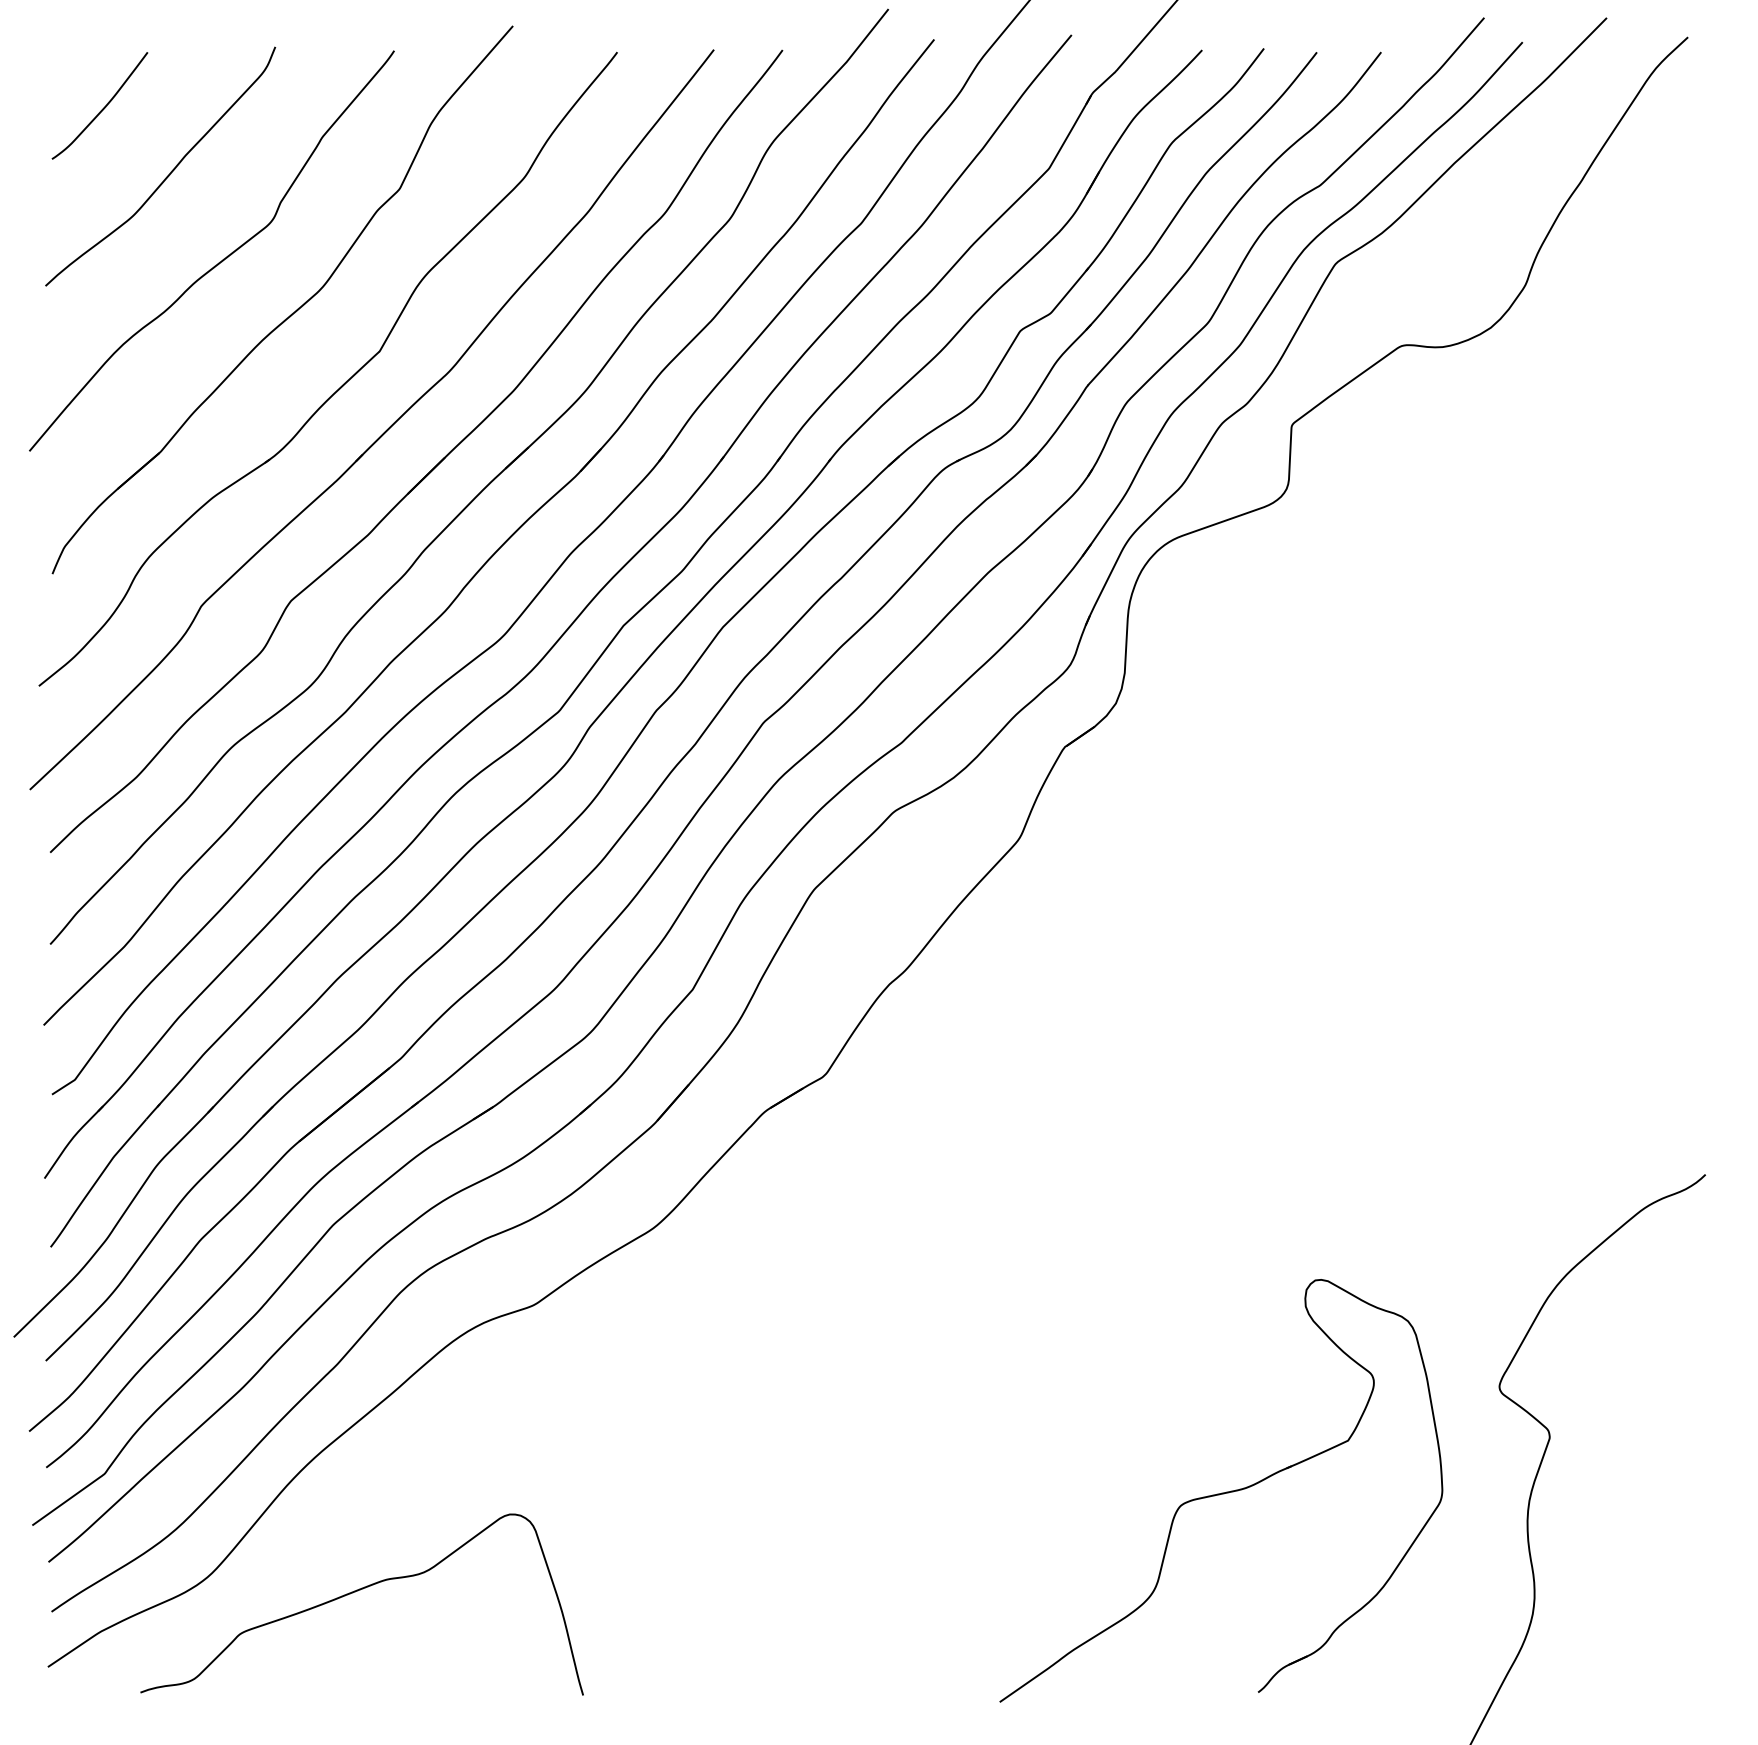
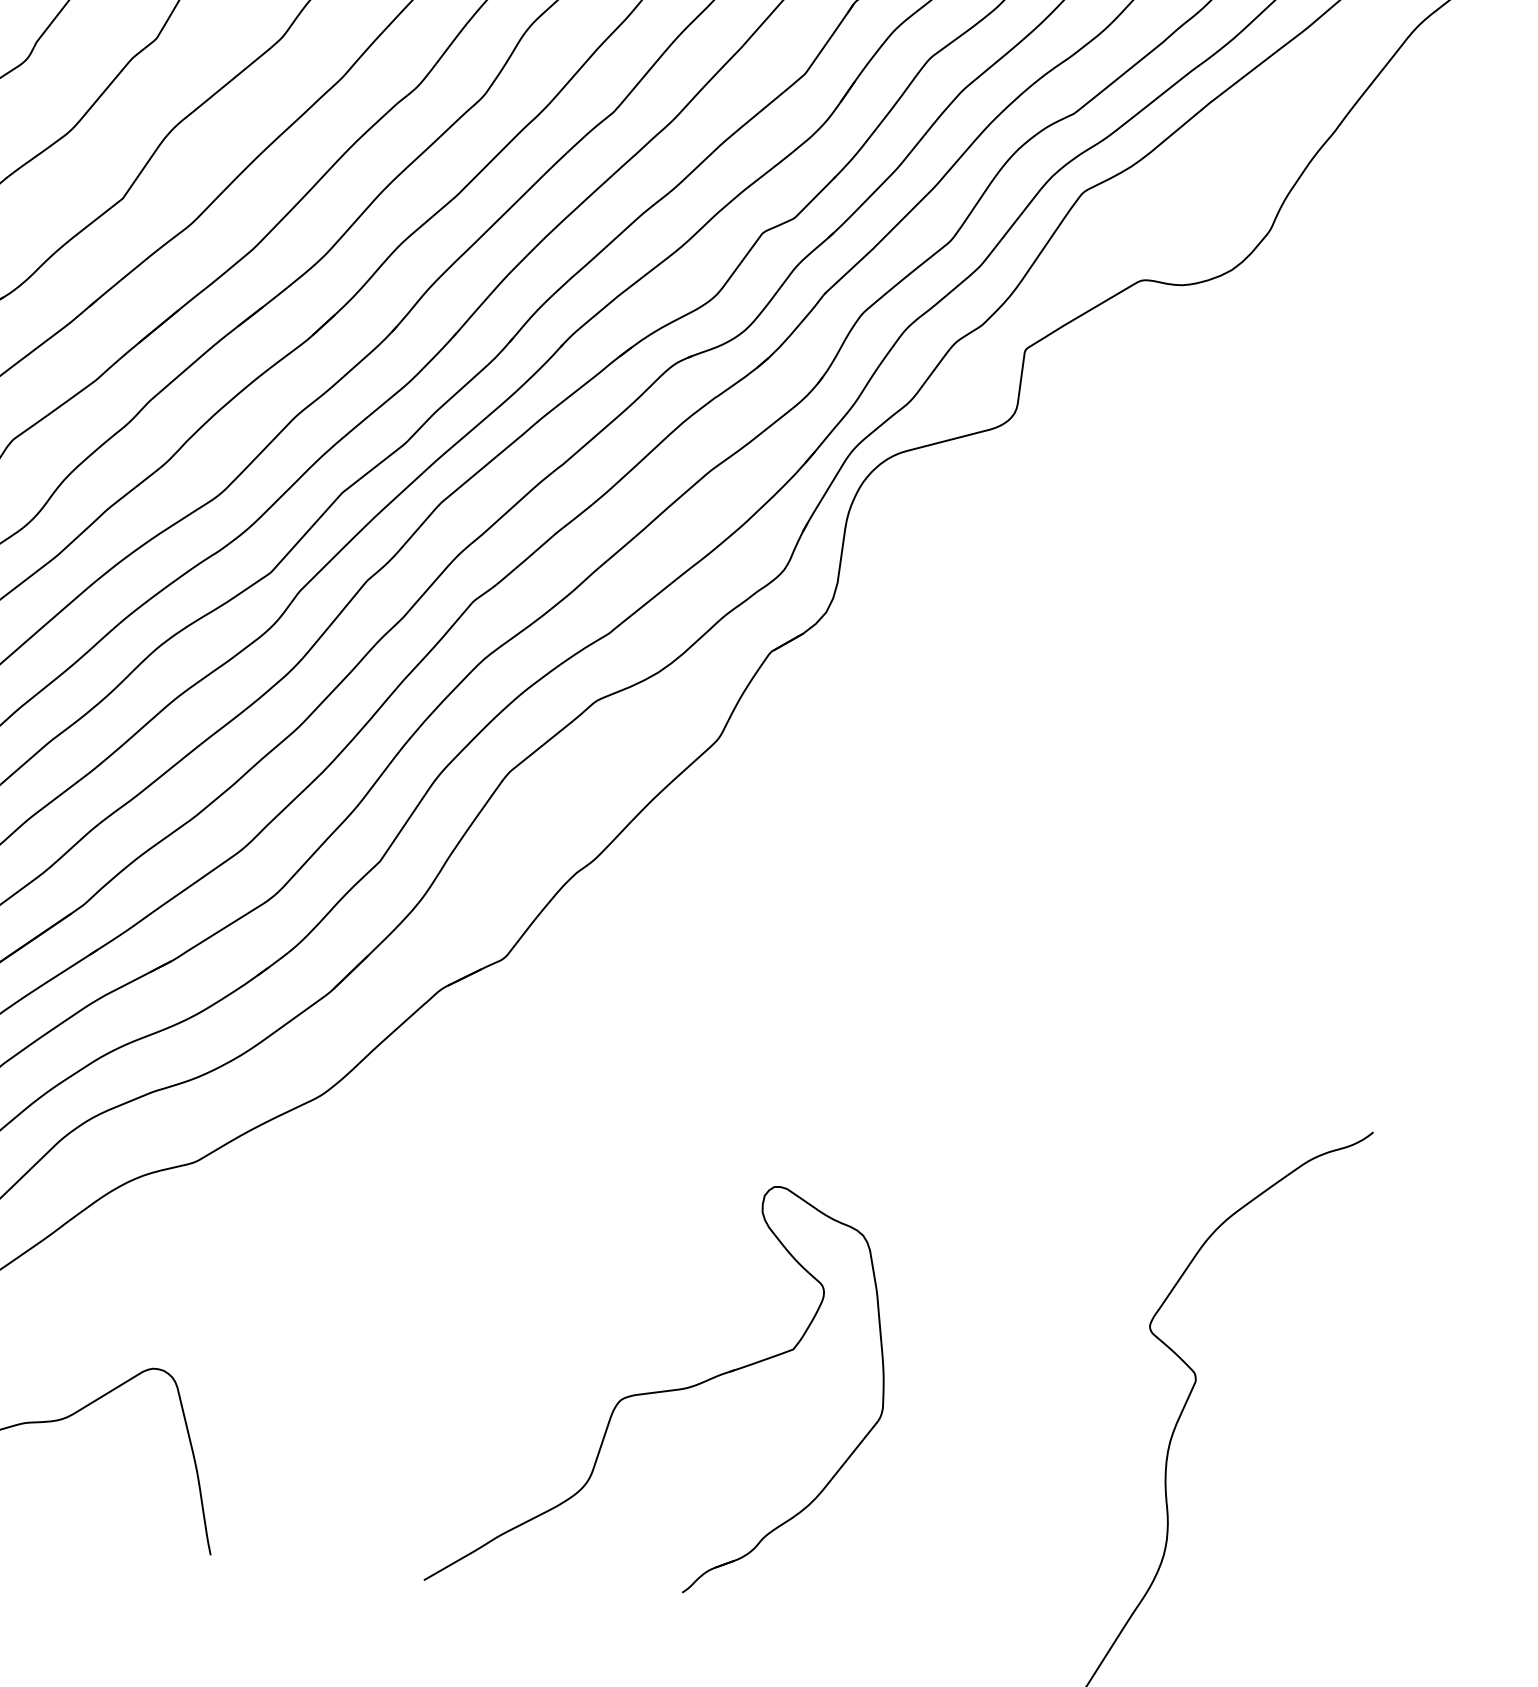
part: (1221, 1490) -> (662, 1388), moved

